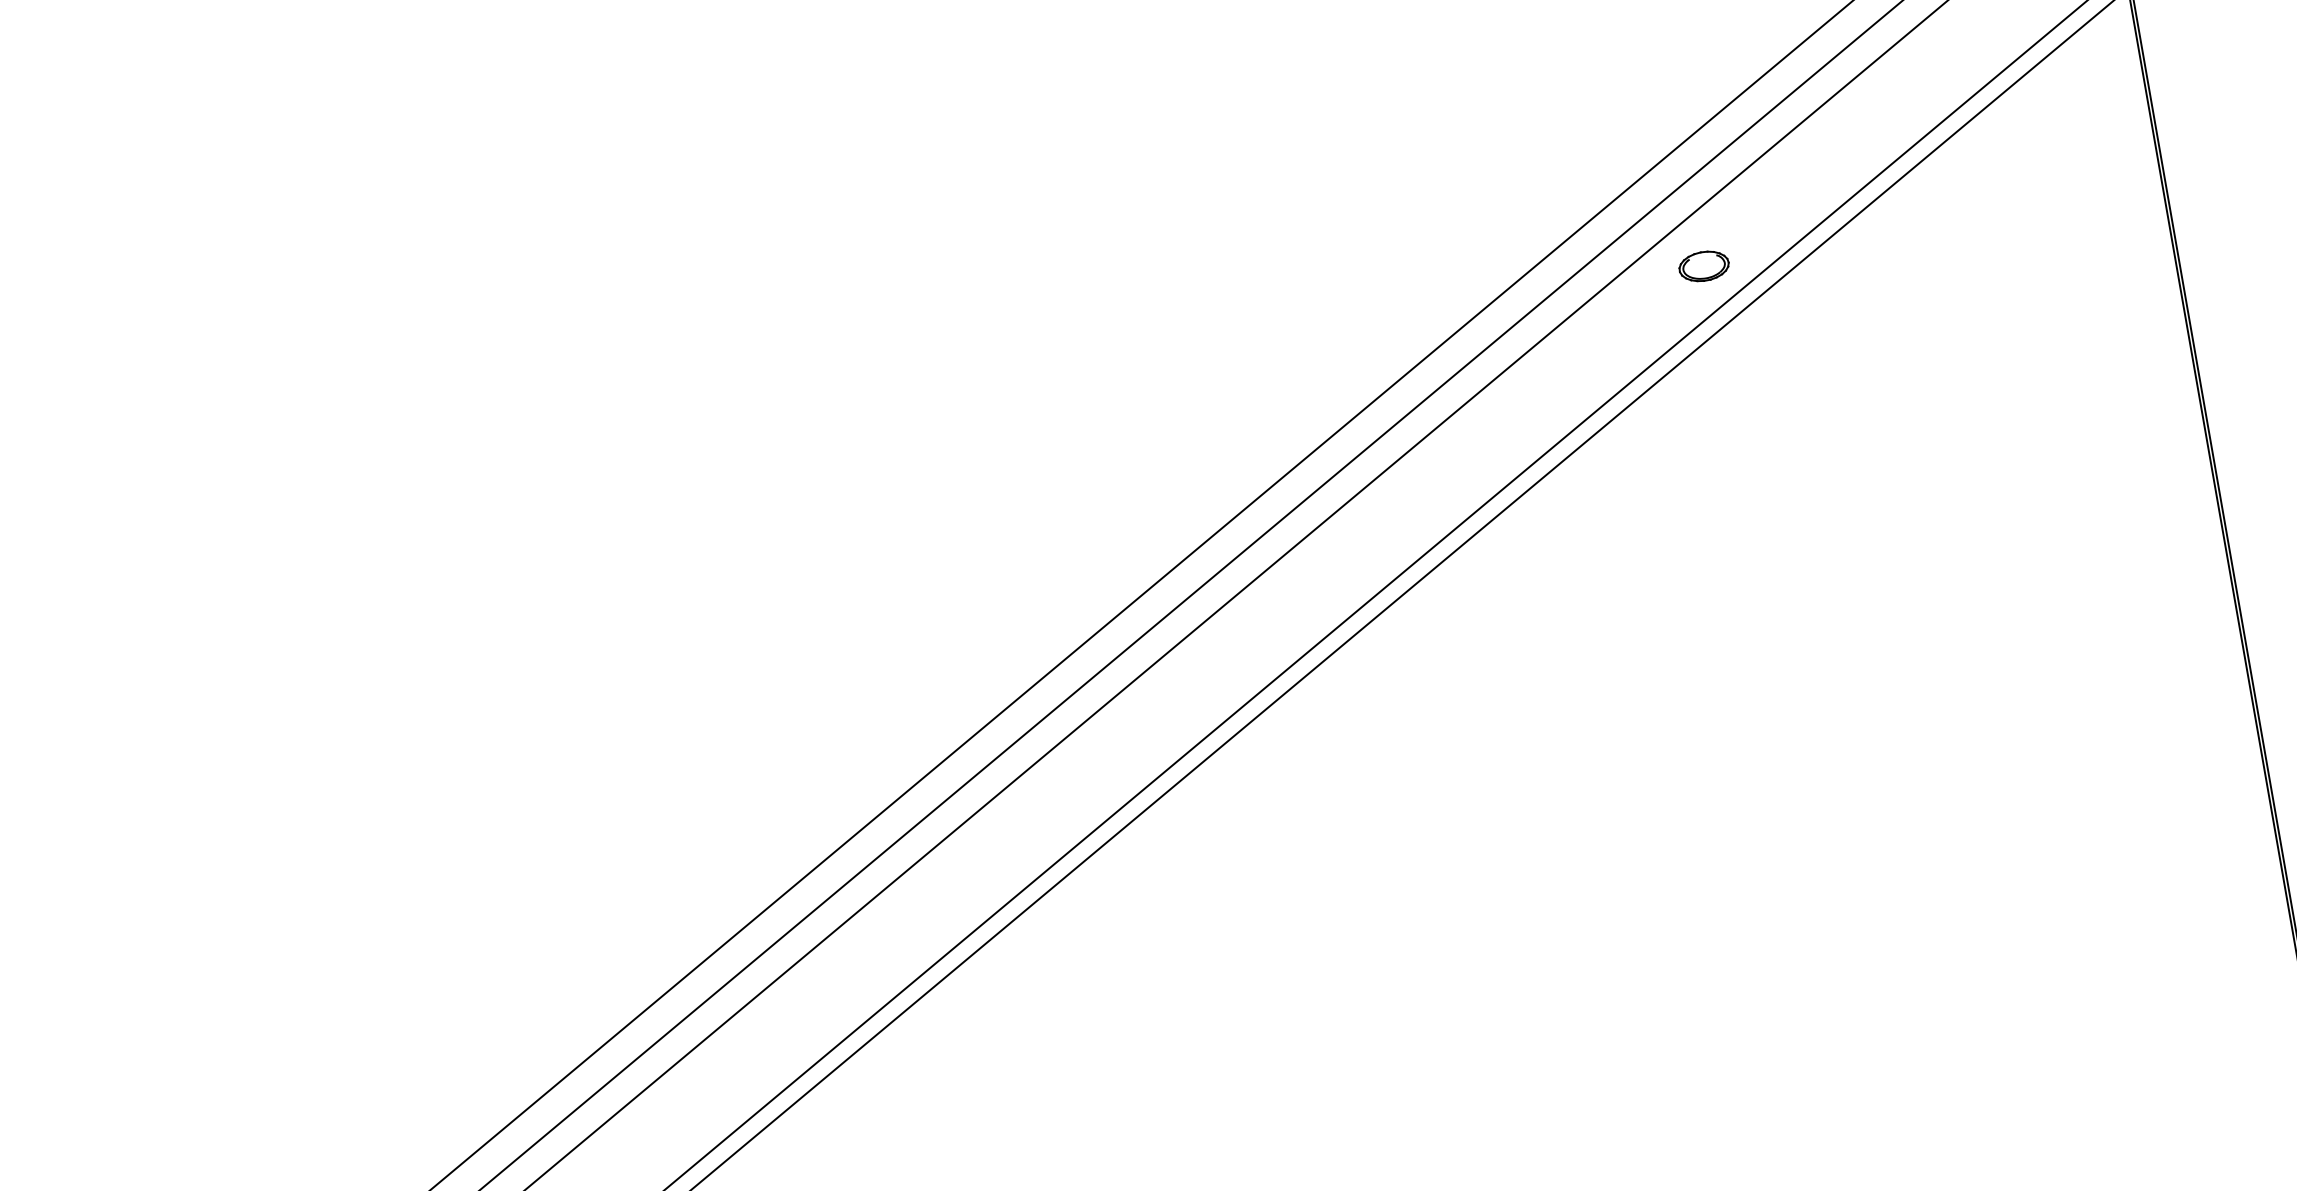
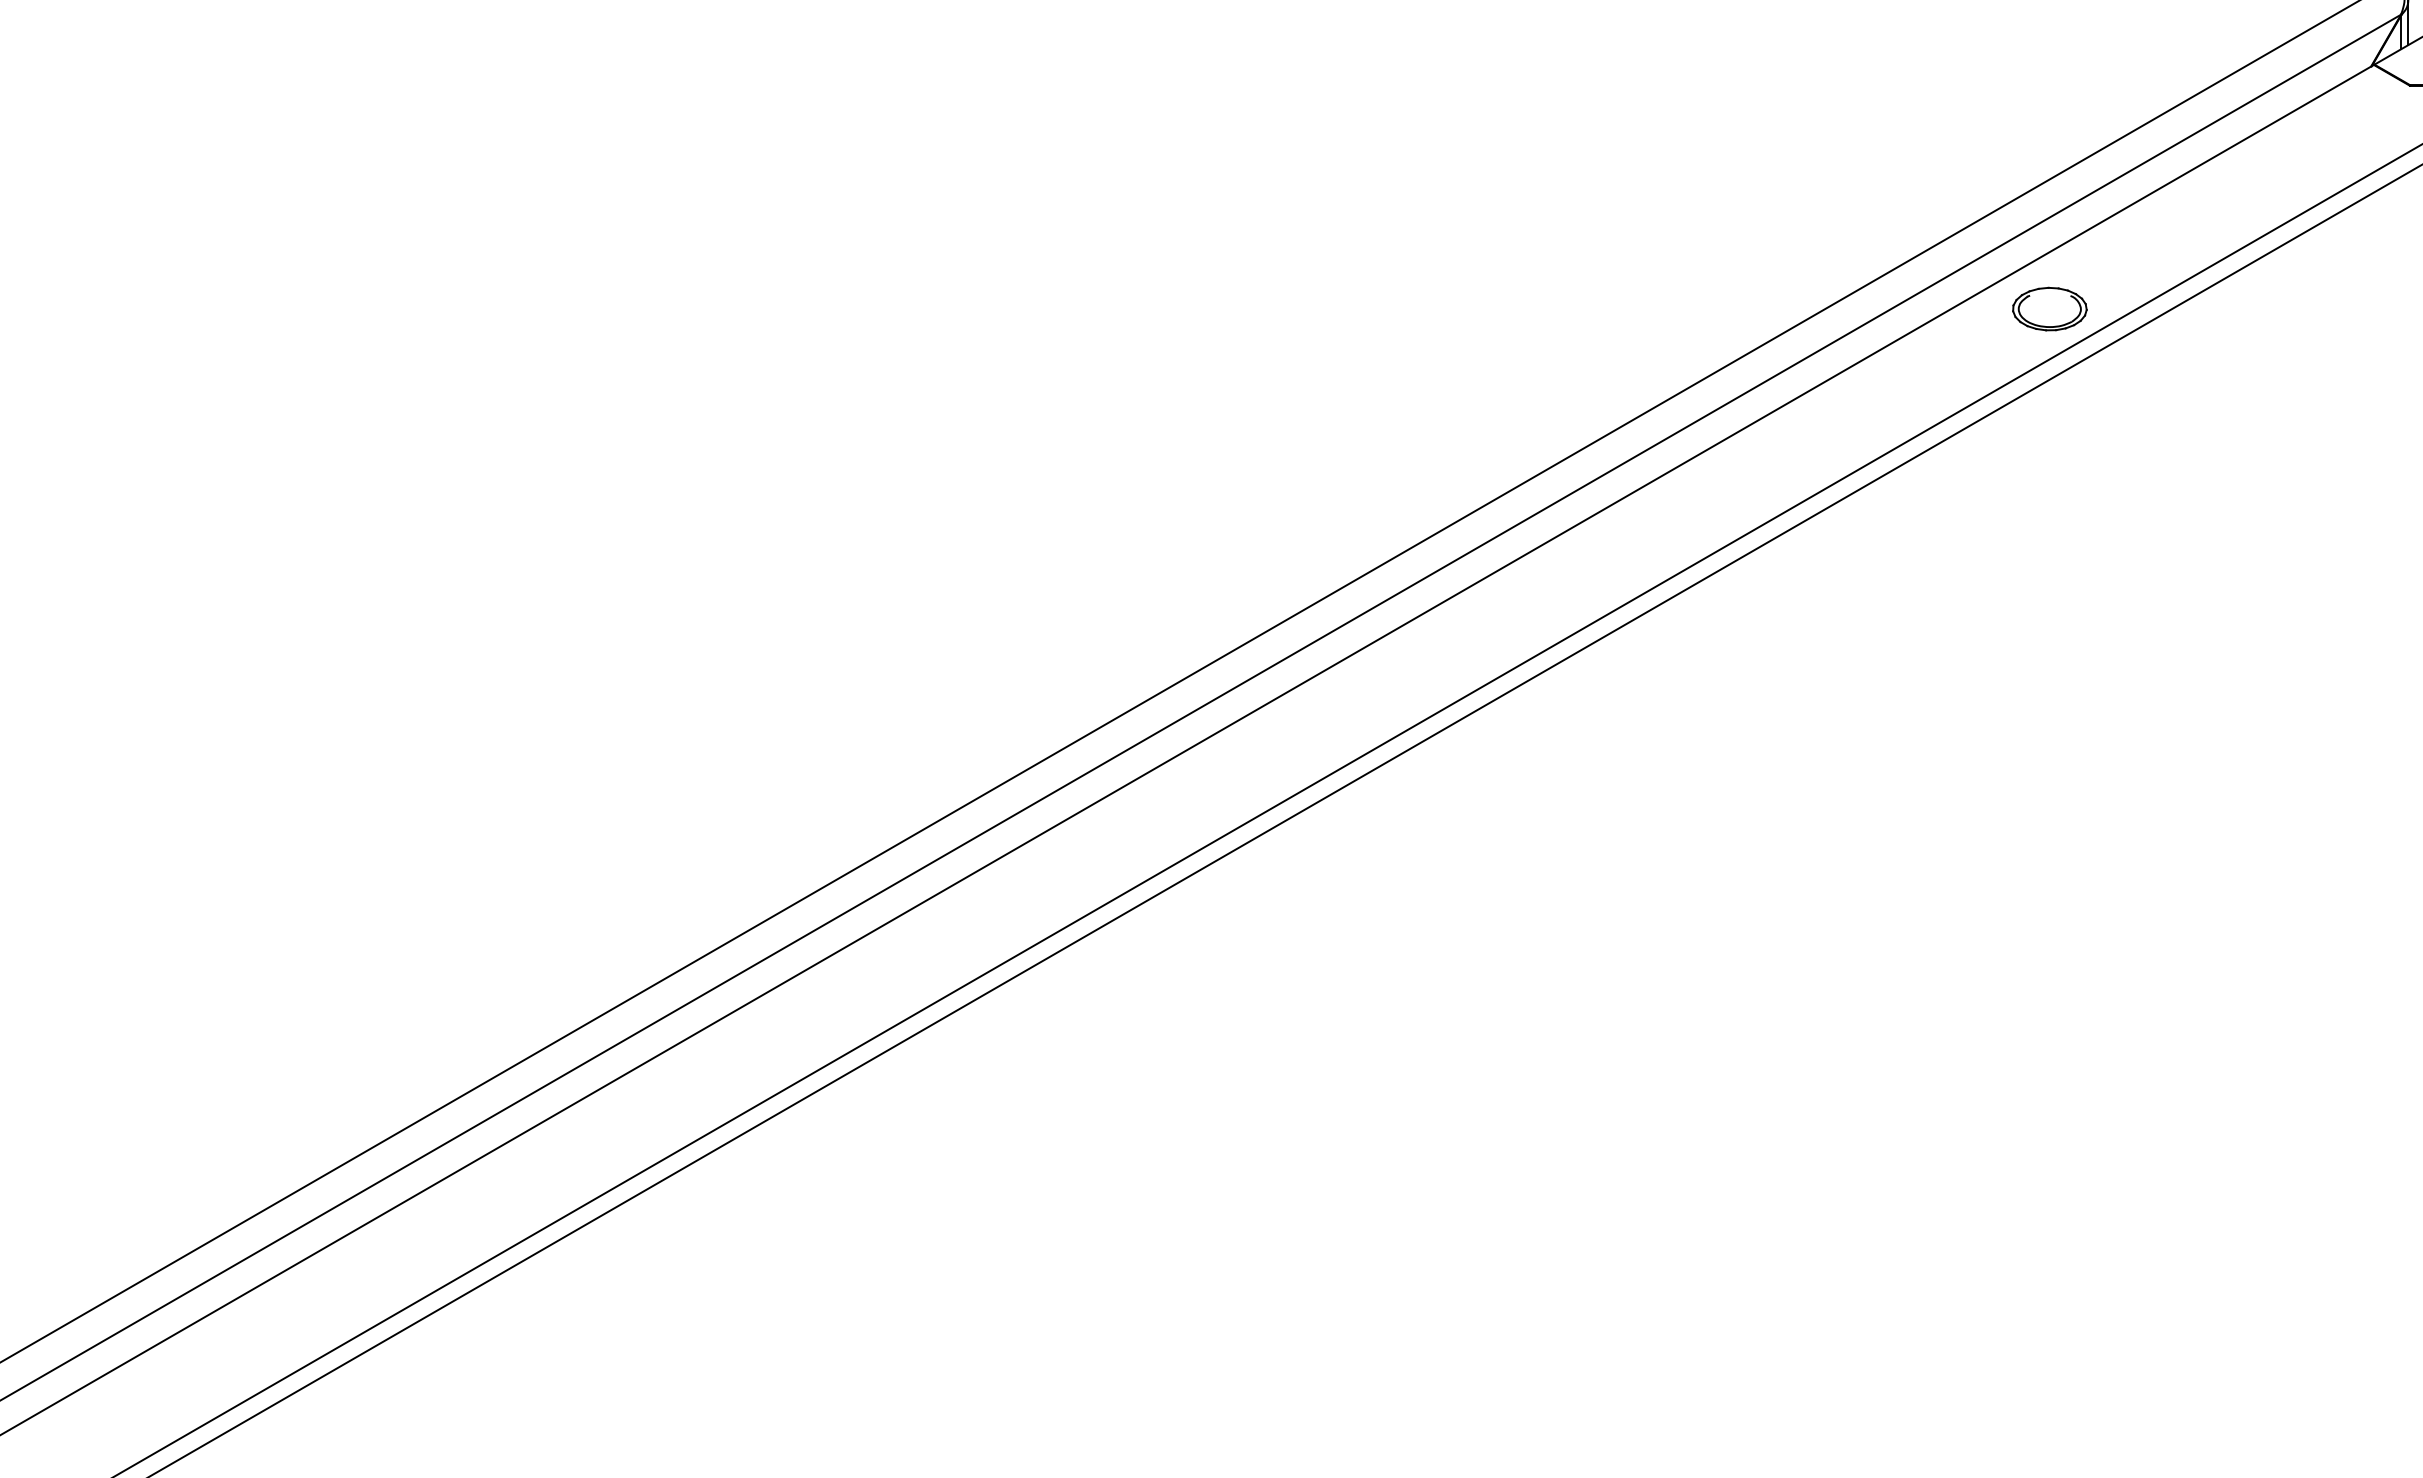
part: (1703, 265) -> (2049, 308), size x1.43

